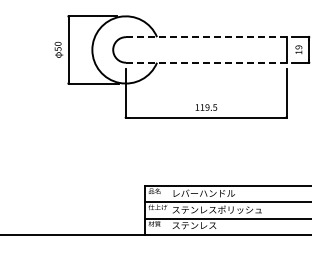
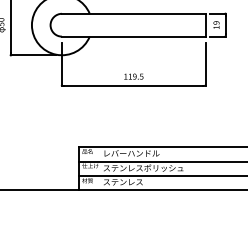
line: (205, 37) -> (133, 14), dashed -> solid
line: (206, 62) -> (133, 36), dashed -> solid

